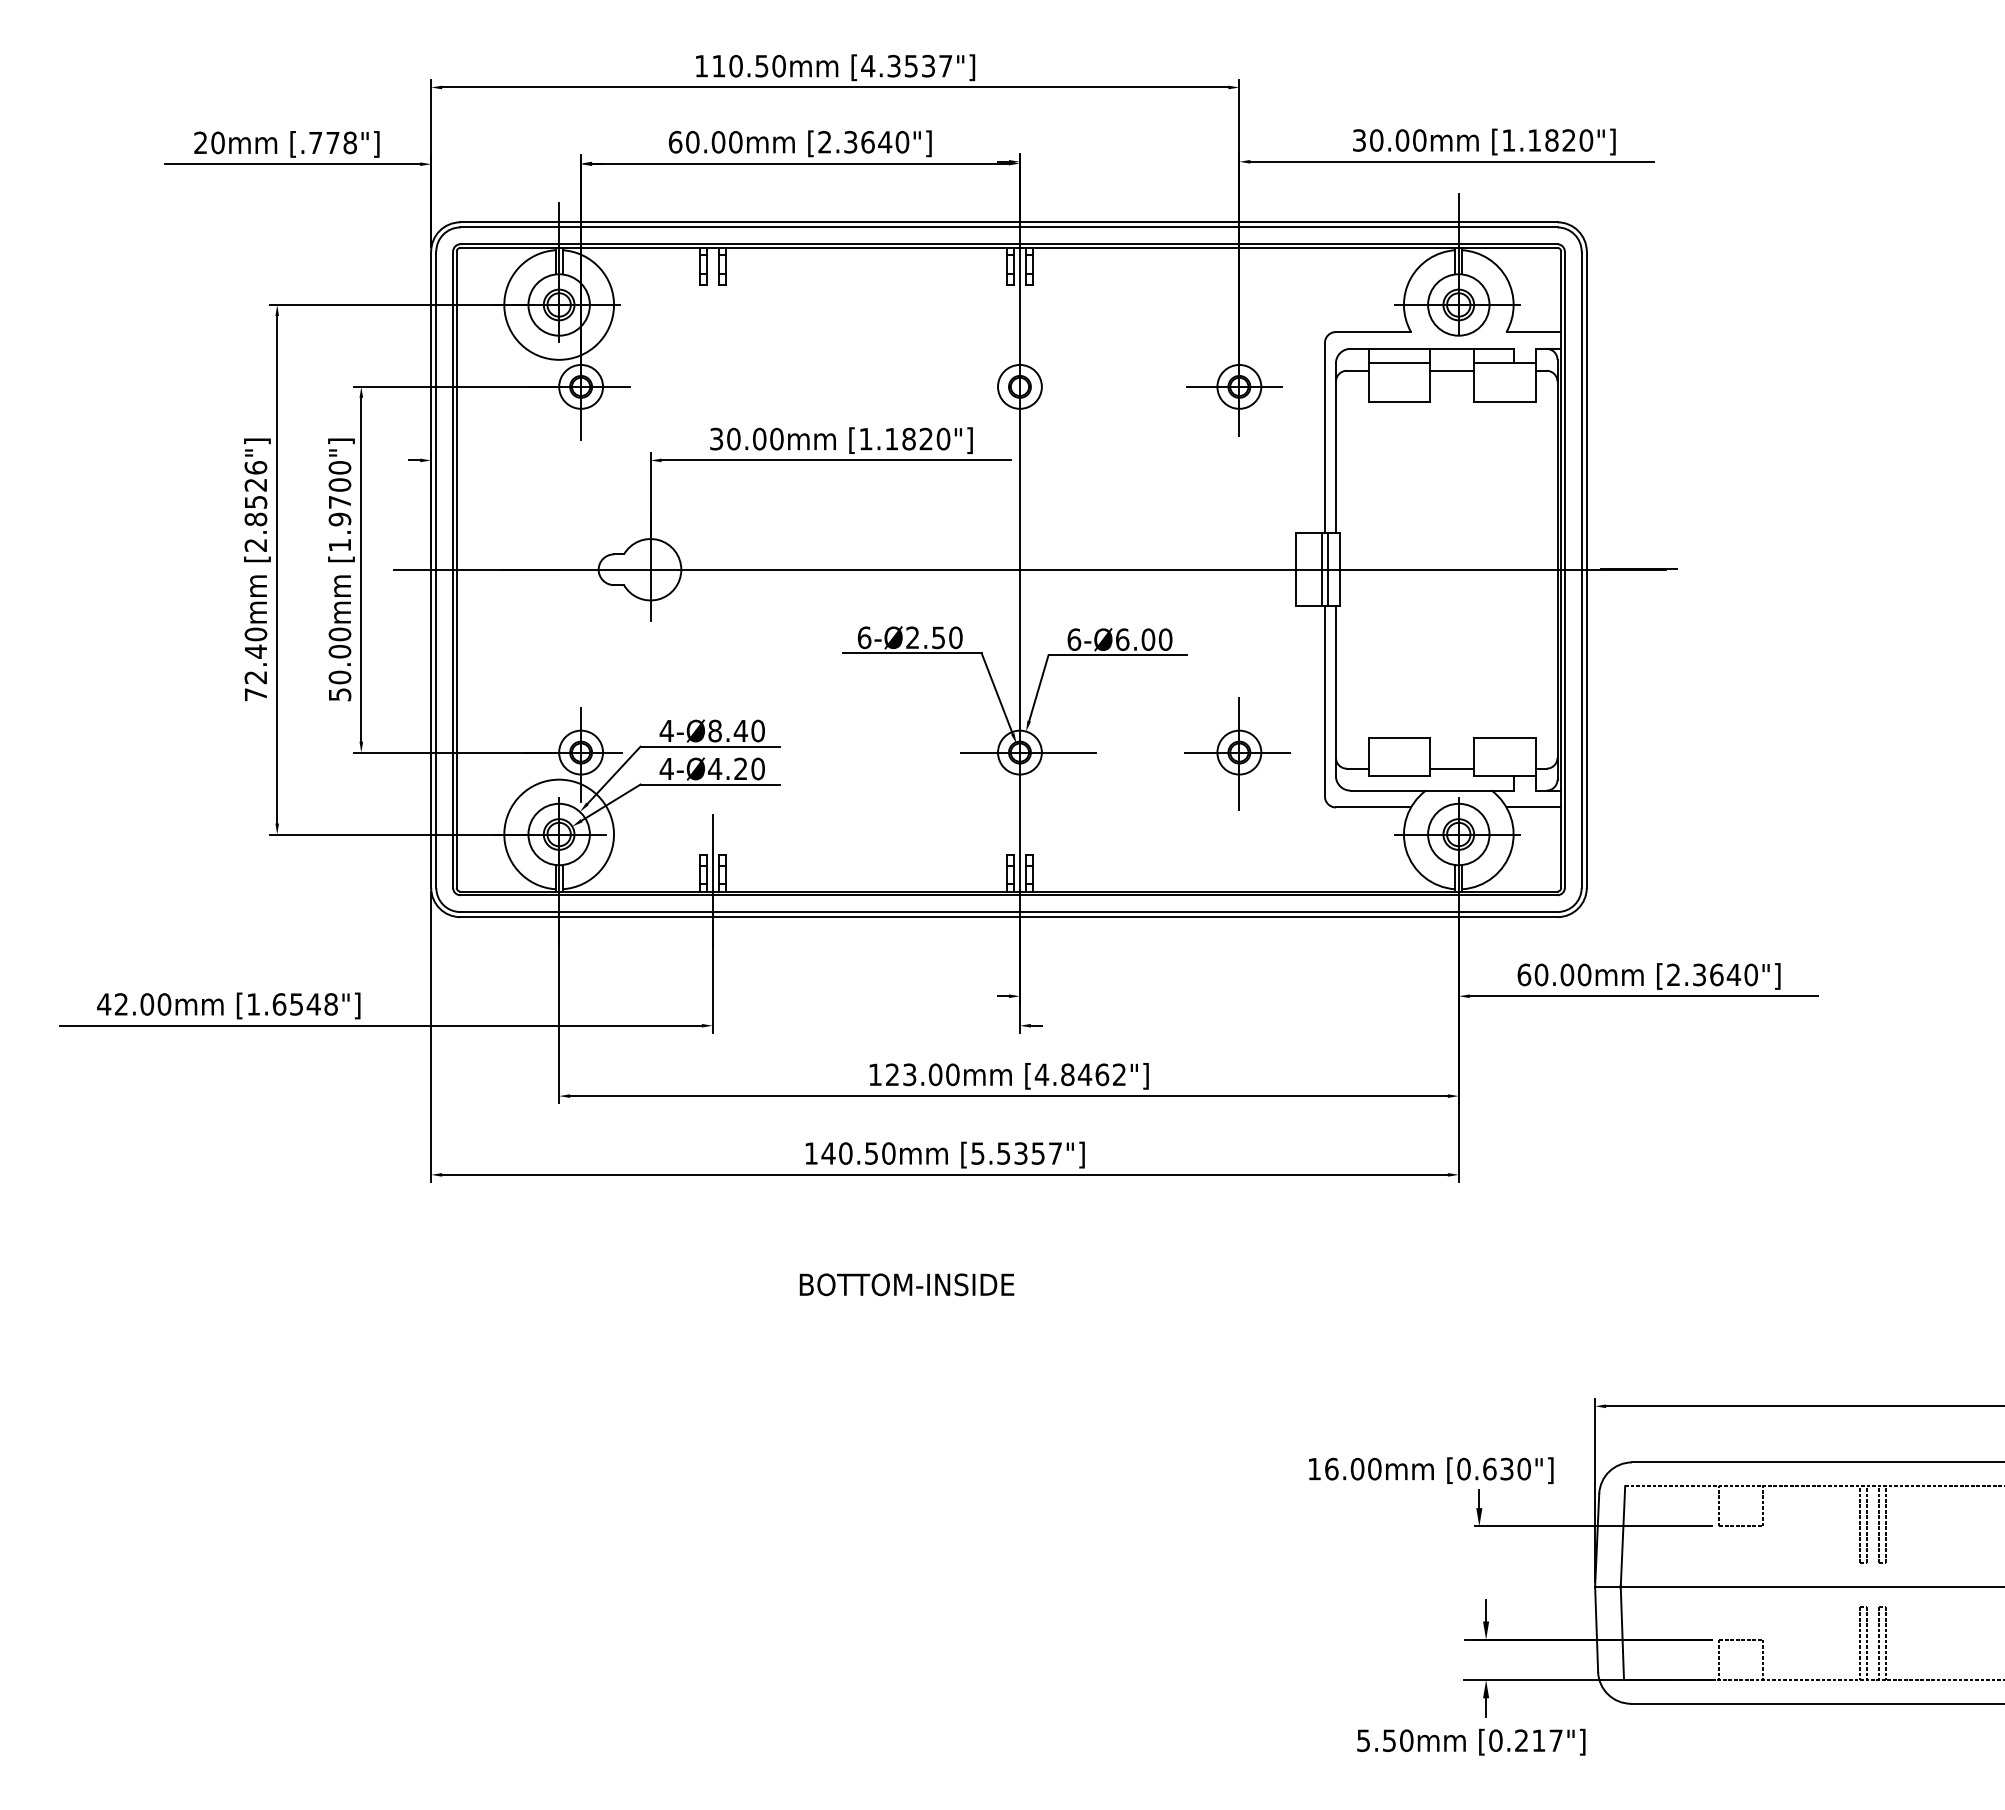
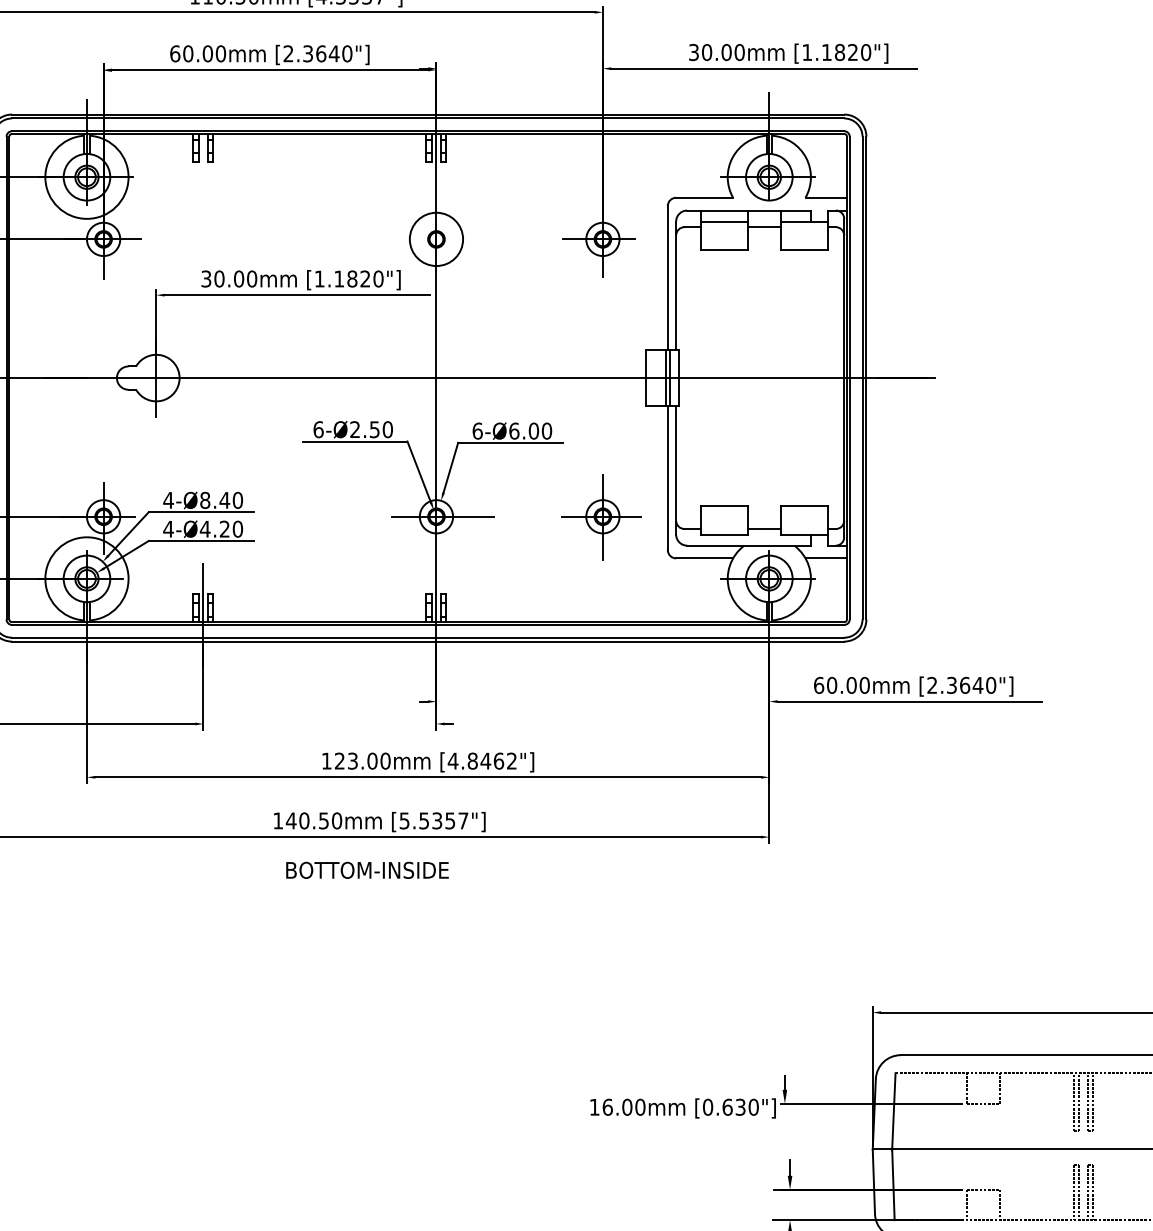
circle: (1019, 386) -> (436, 239), size x1.6
text: (906, 1284) -> (367, 870), moved
text: (1431, 1470) -> (683, 1108), moved

